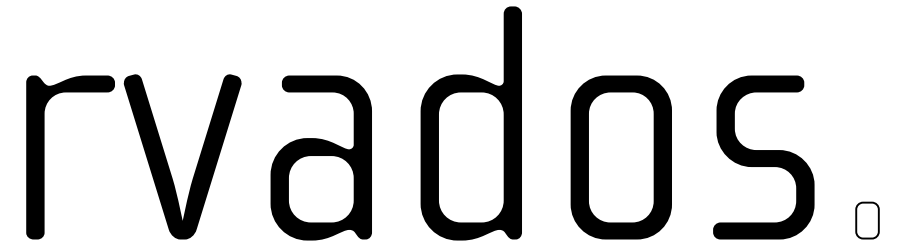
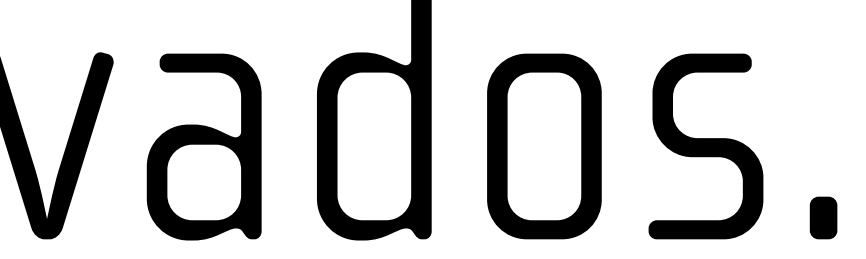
fill: (867, 220) -> (823, 217), added

